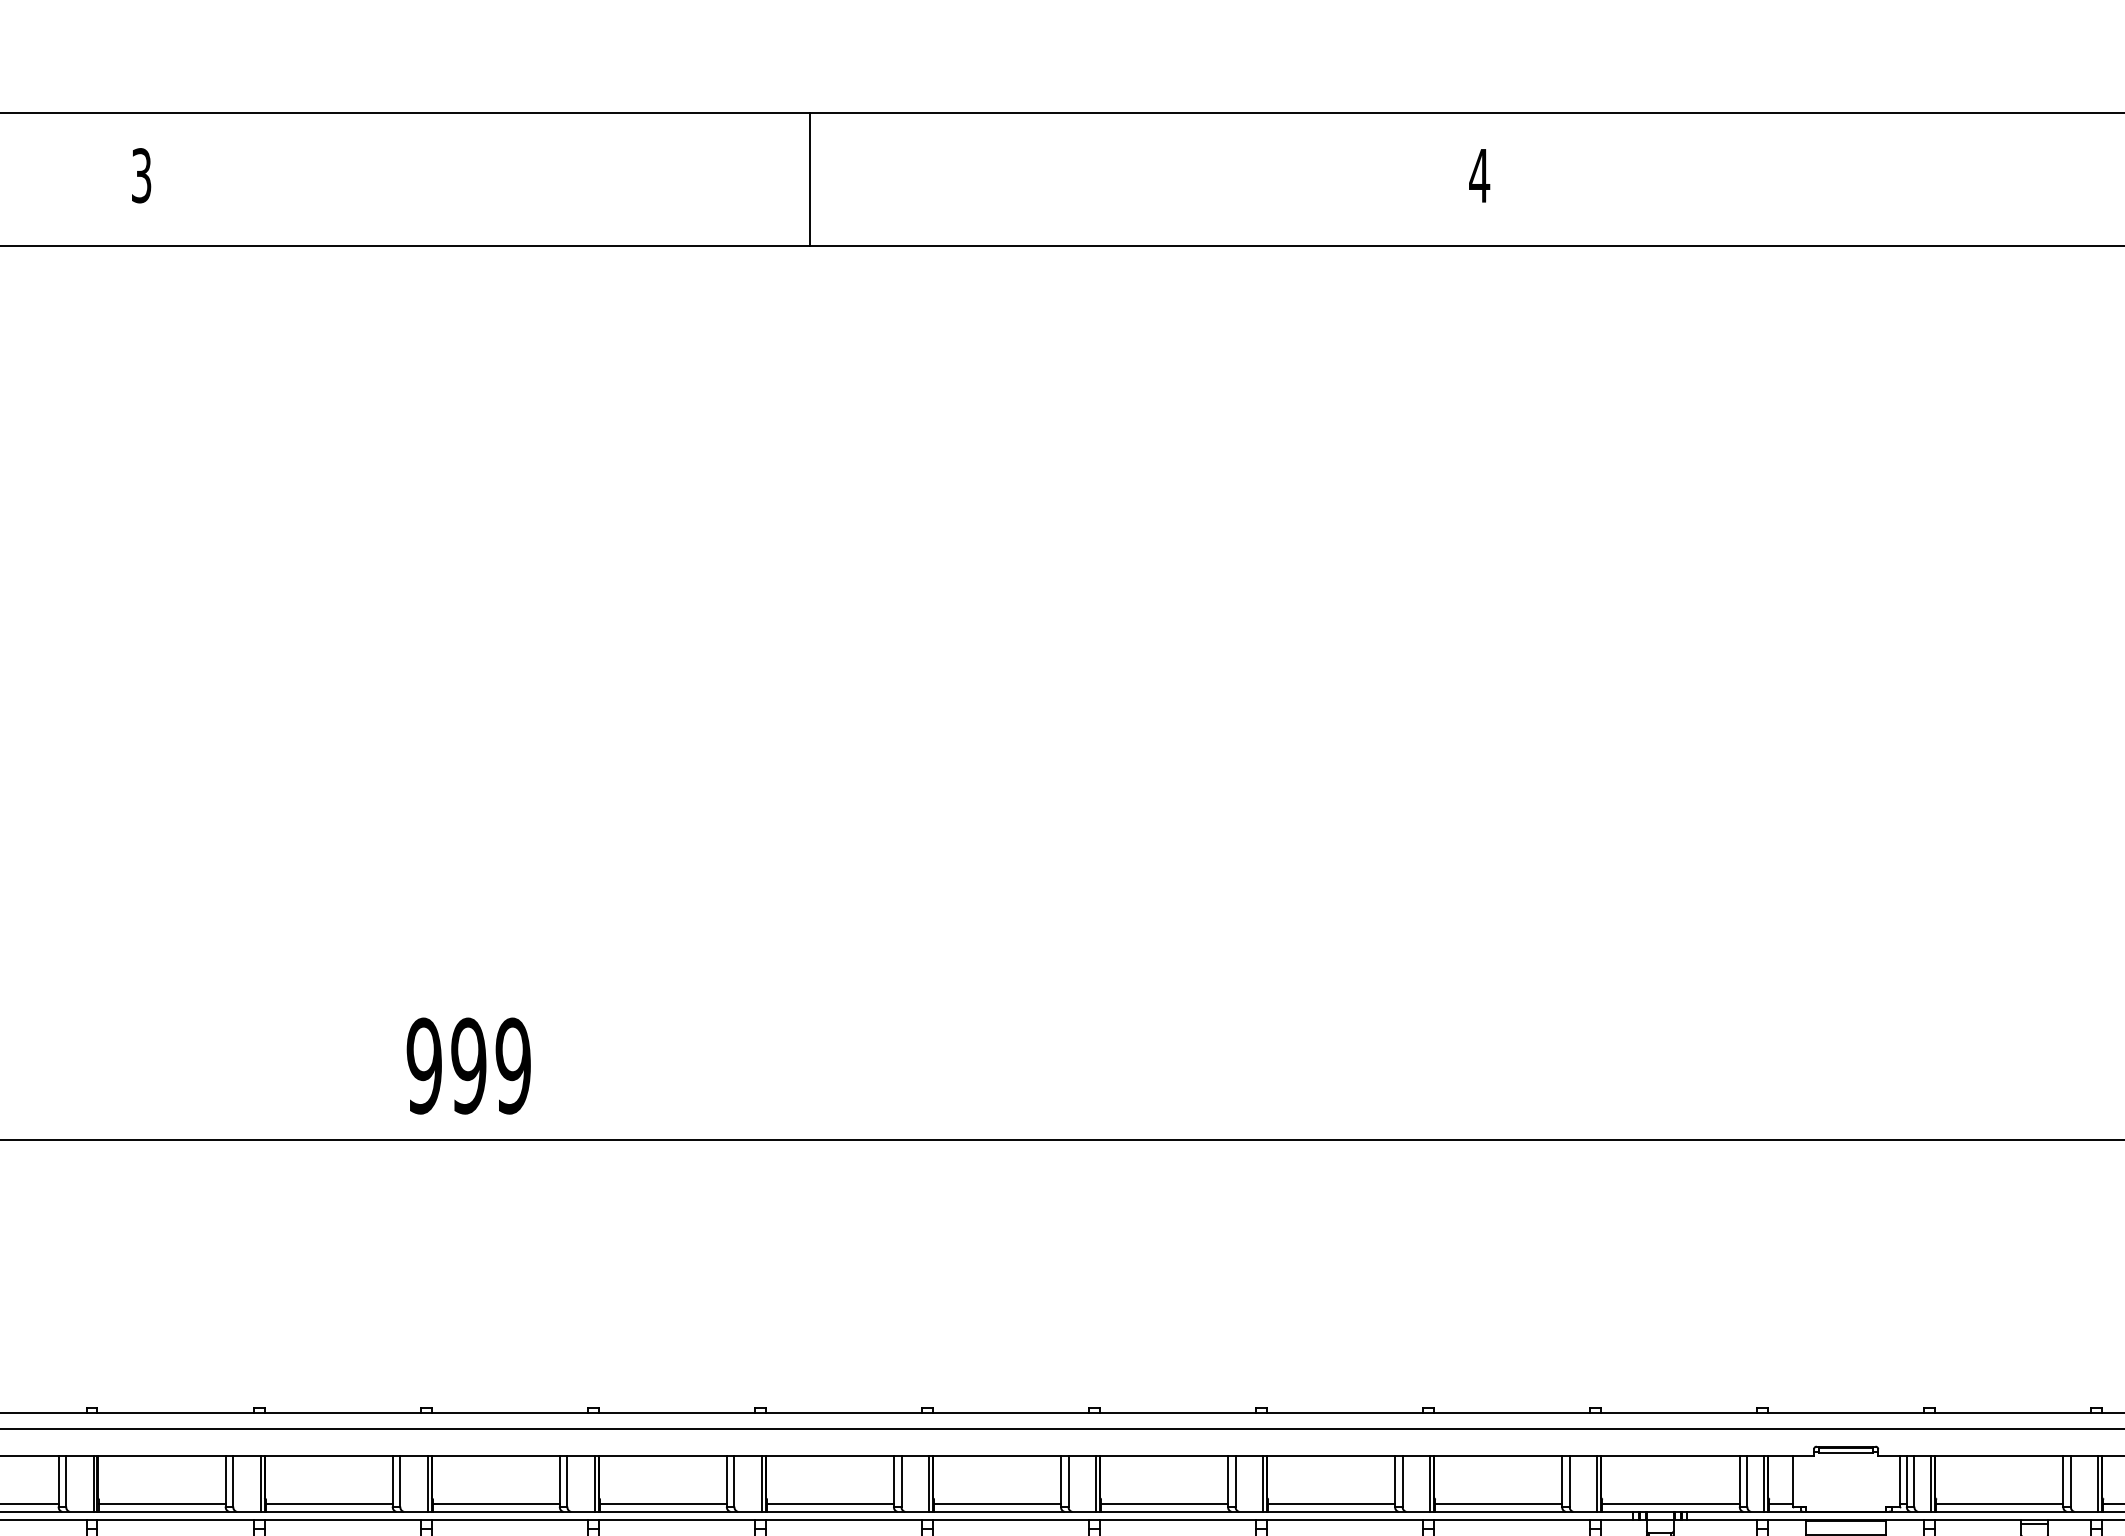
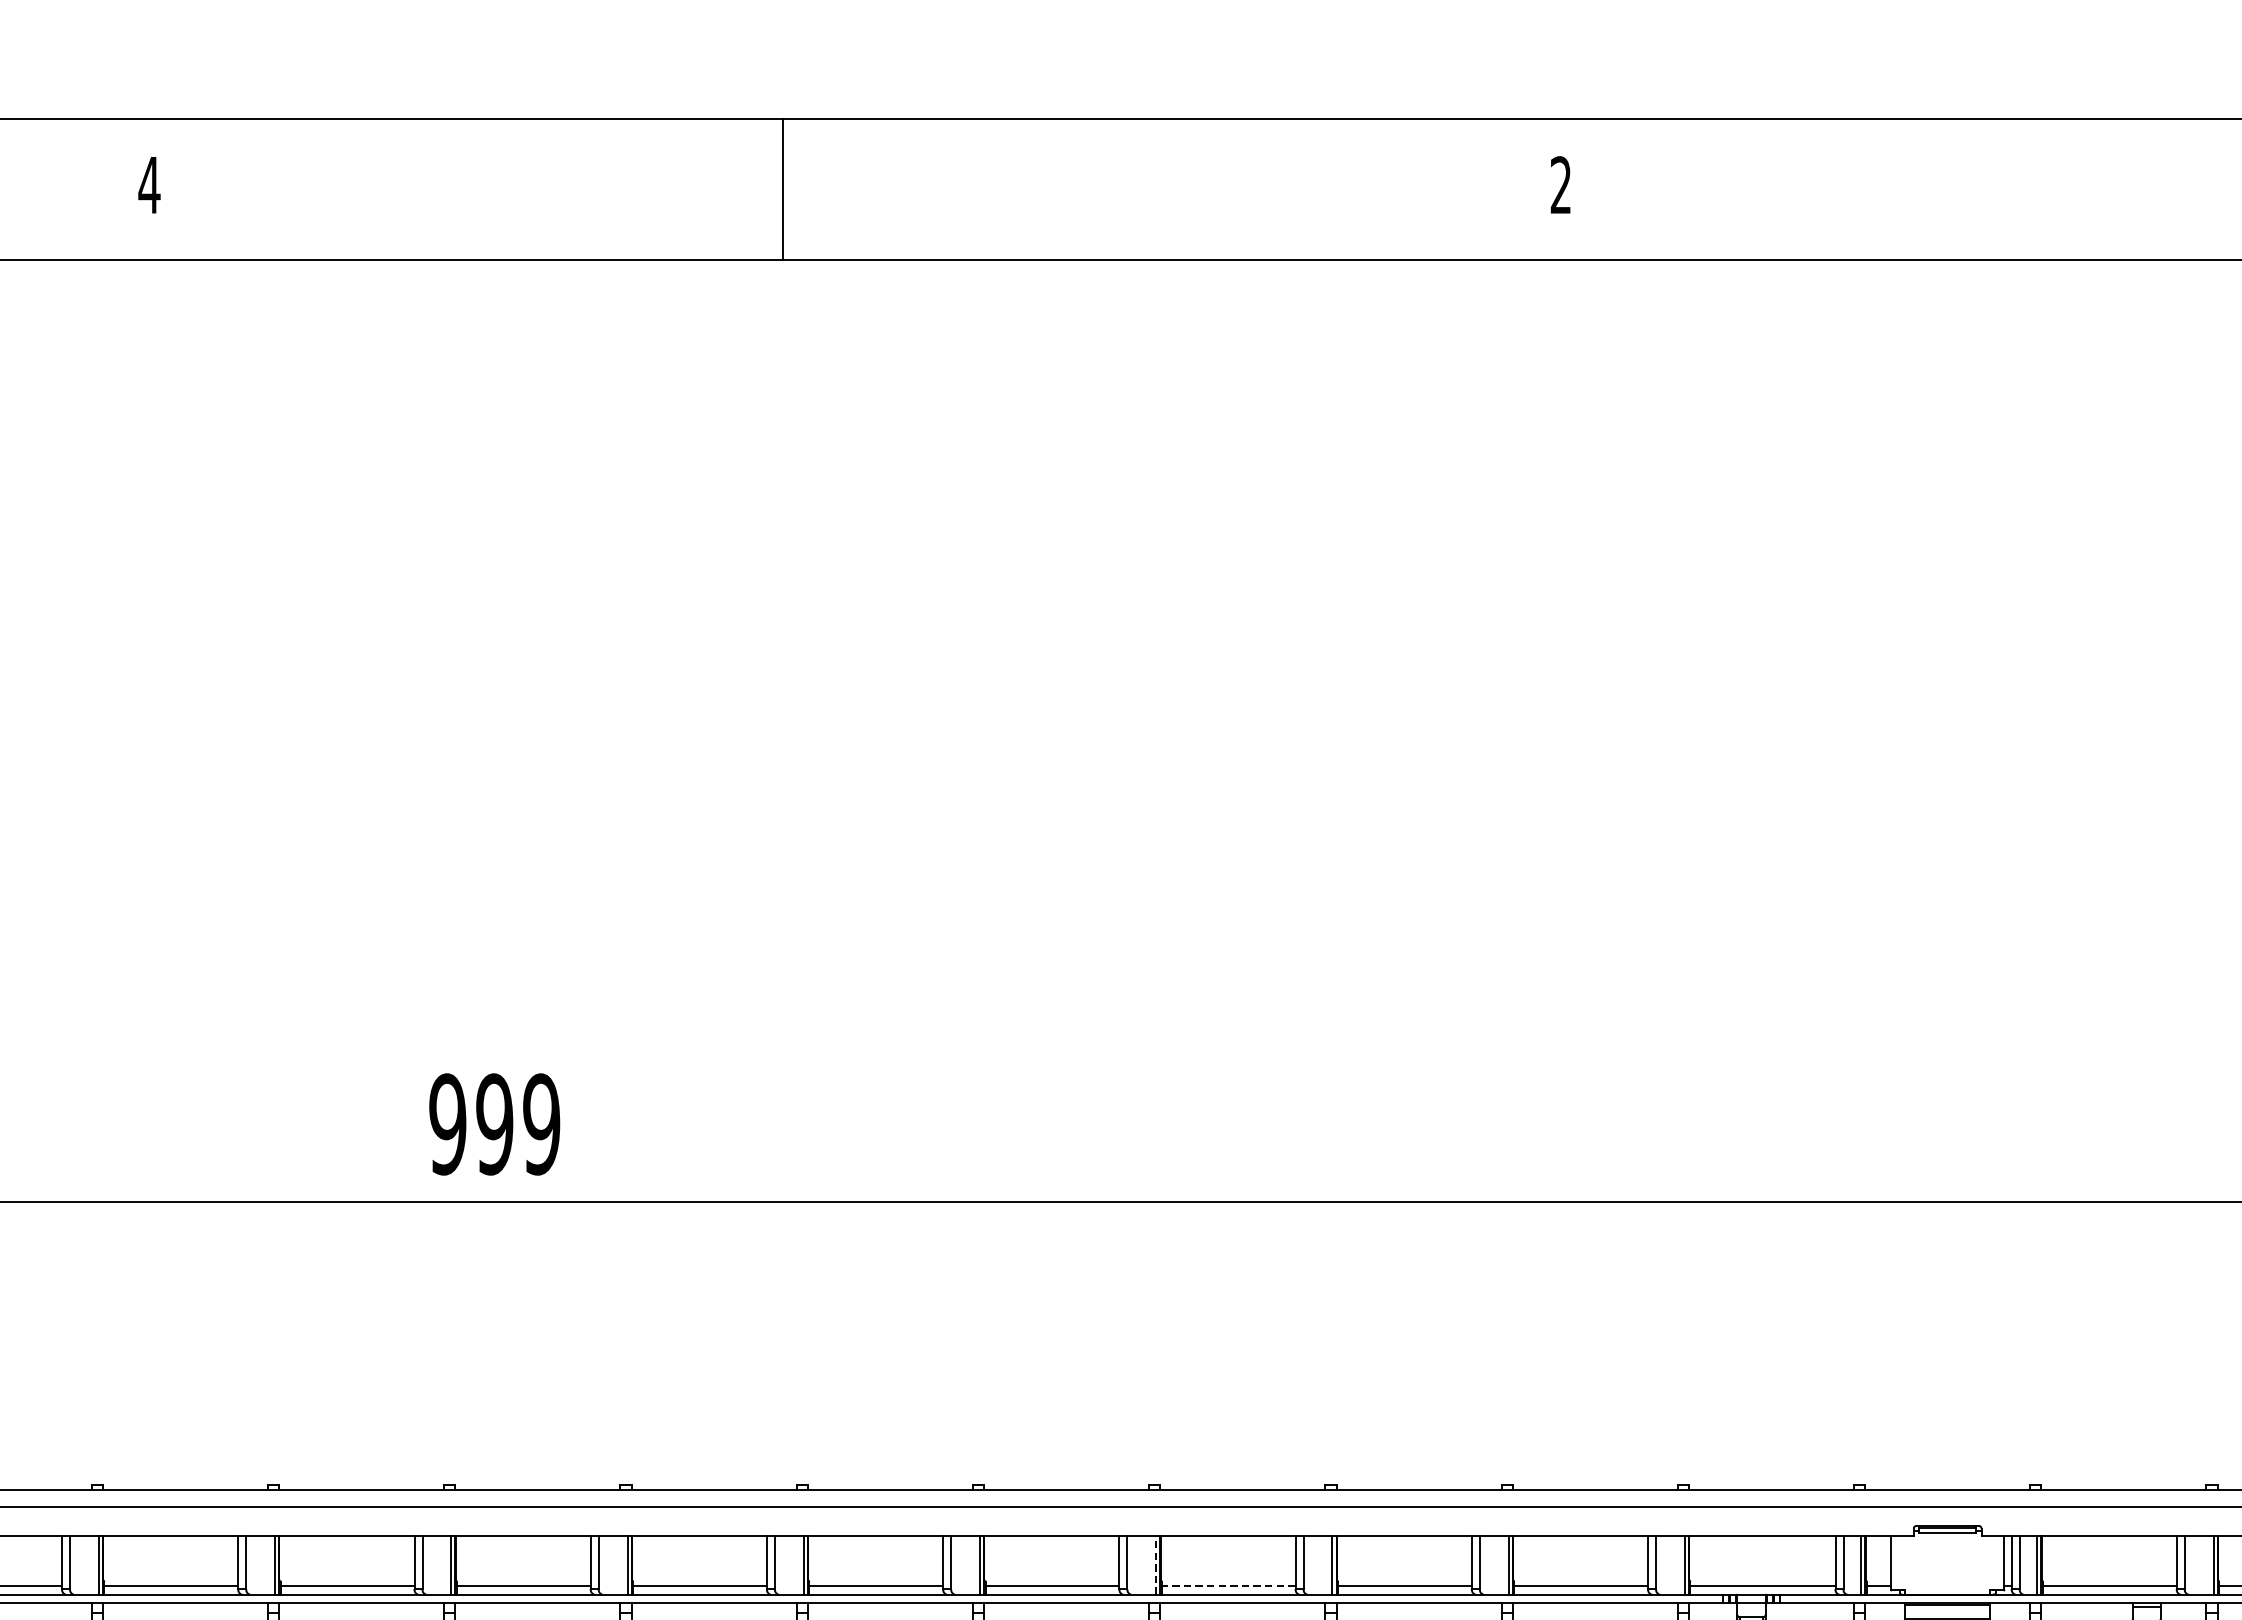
text: (141, 175) -> (149, 184), 3 -> 4
text: (1479, 175) -> (1560, 184), 4 -> 2
line: (810, 179) -> (783, 189), moved
line: (1095, 1483) -> (1155, 1564), solid -> dashed
line: (1164, 1503) -> (1228, 1585), solid -> dashed

